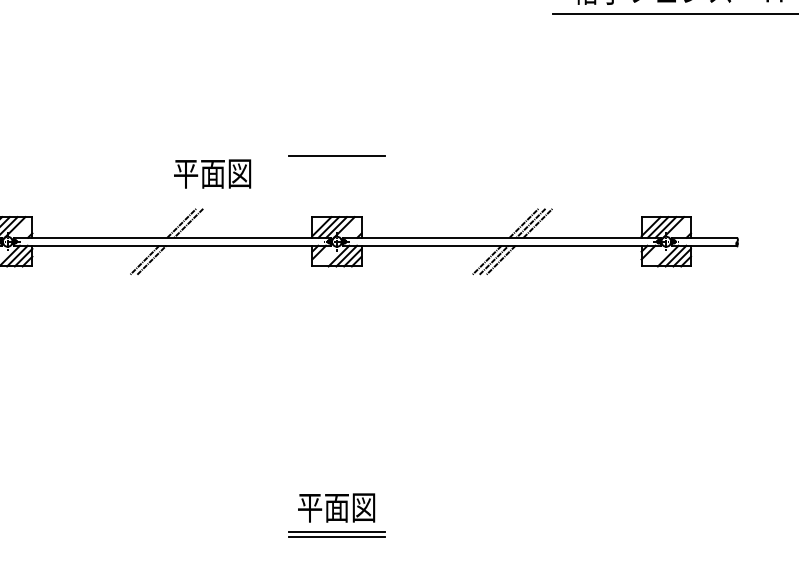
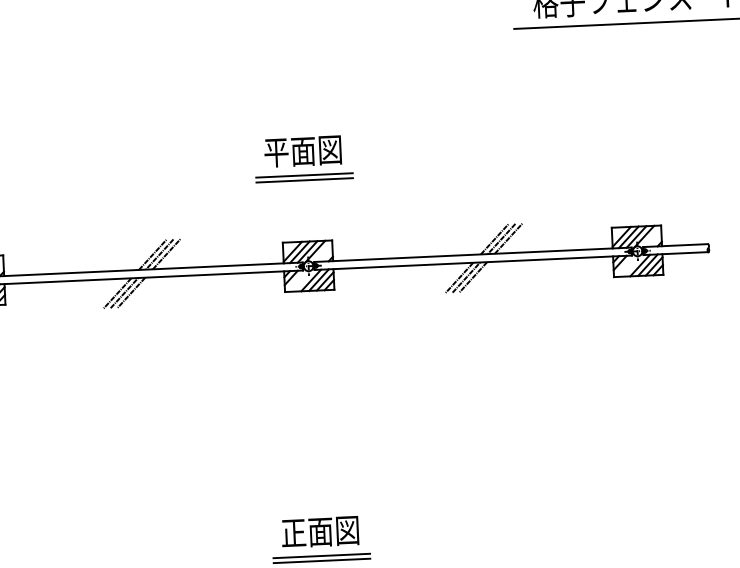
line: (336, 150) -> (303, 175), added
text: (212, 173) -> (302, 151), moved
line: (195, 222) -> (166, 253), added
line: (158, 259) -> (131, 292), added
text: (310, 508) -> (294, 533), 平面図 -> 正面図

